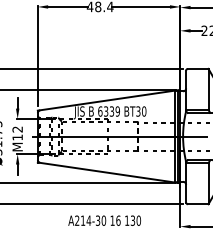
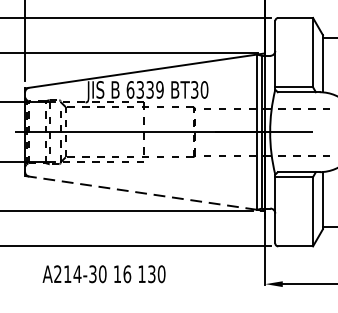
line: (106, 172) -> (140, 192), solid -> dashed
text: (104, 220) -> (103, 273), moved

